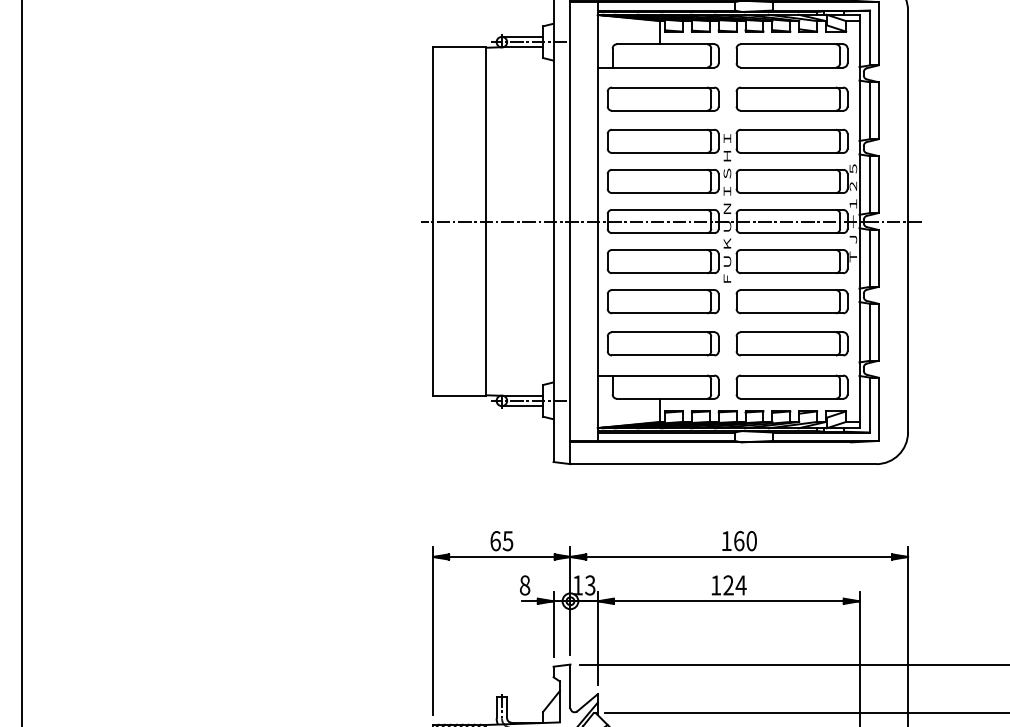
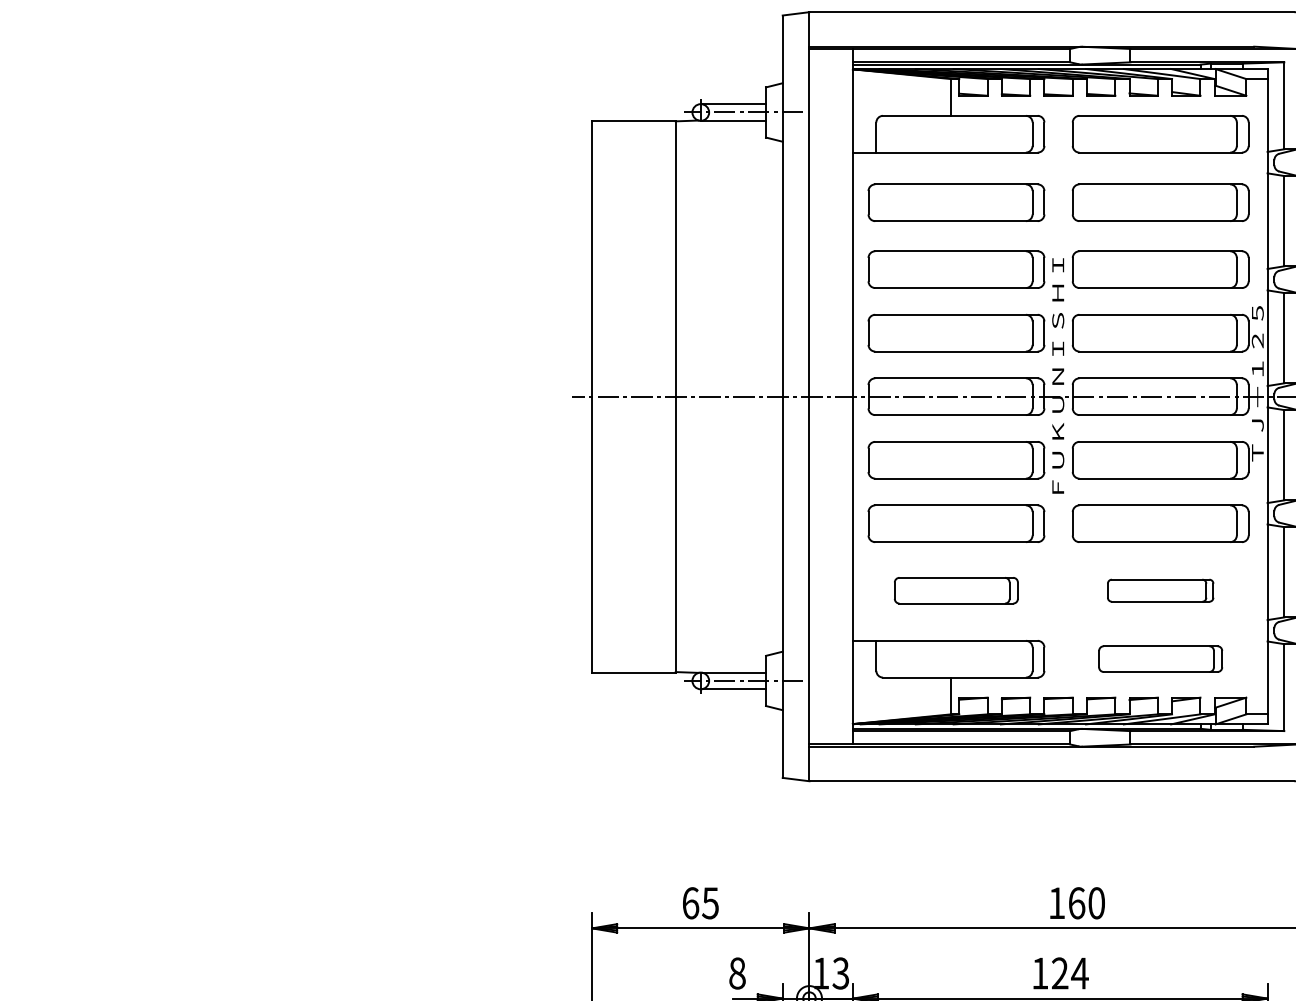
part: (662, 343) -> (955, 590), size x0.7
part: (791, 343) -> (1159, 590), size x0.6
part: (791, 386) -> (1159, 658), size x0.7

